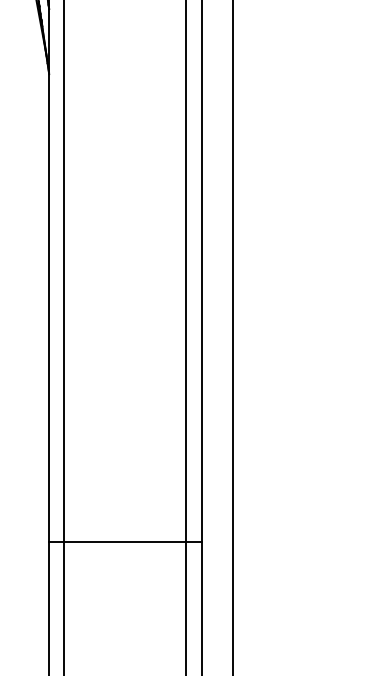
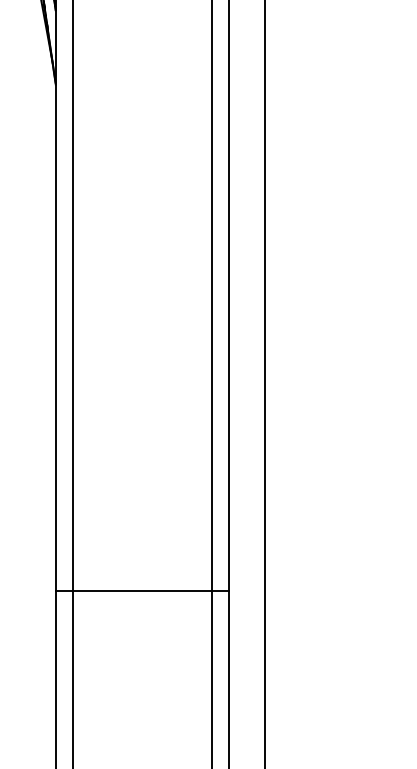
line: (125, 542) -> (142, 590), moved

